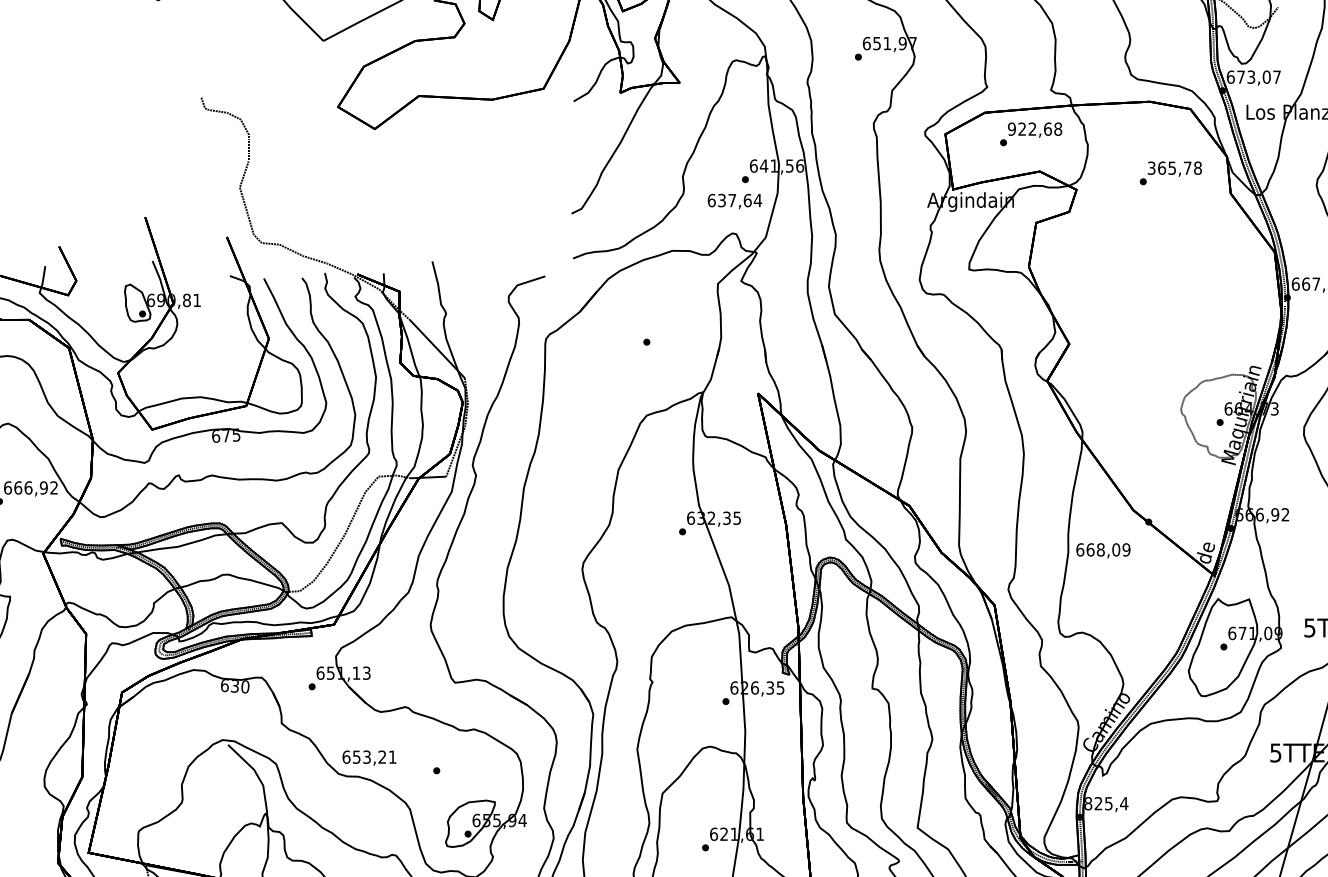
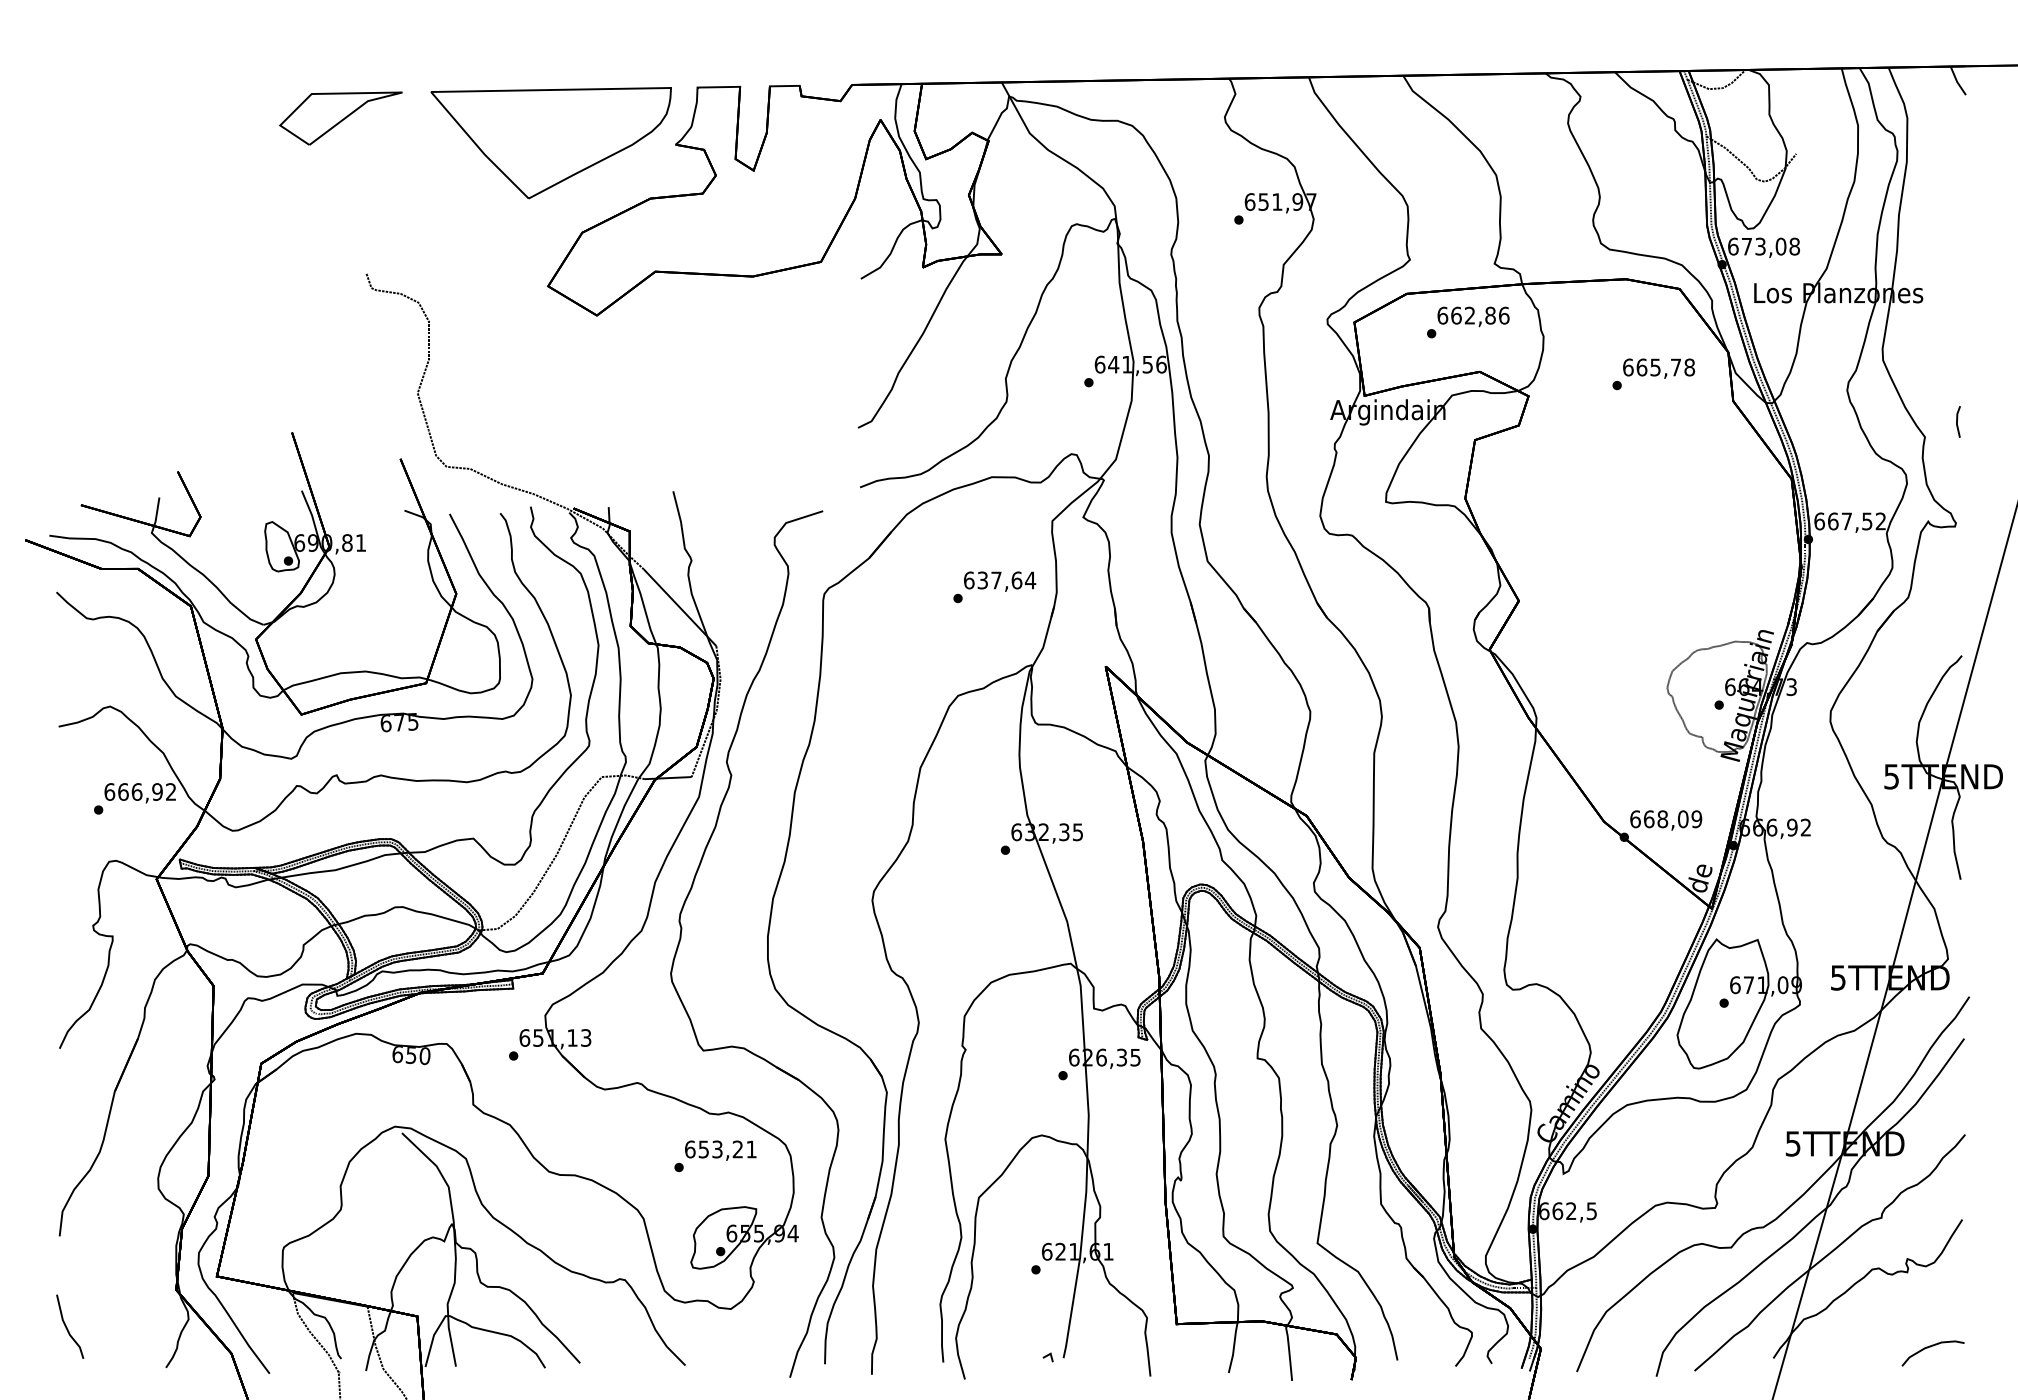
text: (1276, 77) -> (1794, 246), 673,07 -> 673,08
text: (1035, 129) -> (1473, 315), 922,68 -> 662,86
text: (1151, 168) -> (1628, 367), 365,78 -> 665,78
text: (735, 201) -> (1000, 581), moved
text: (1103, 550) -> (1666, 820), moved
text: (235, 686) -> (411, 1055), 630 -> 650
text: (369, 757) -> (720, 1150), moved
text: (1106, 803) -> (1568, 1211), 825,4 -> 662,5

